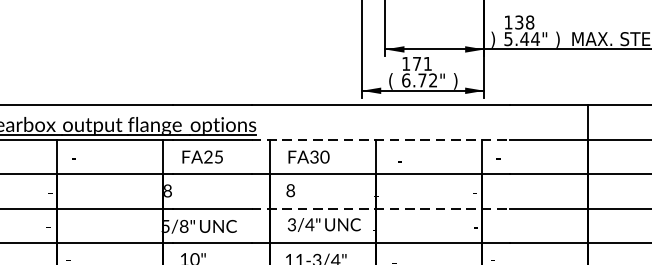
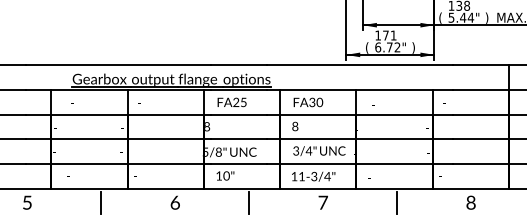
text: (493, 38) -> (440, 17), ) -> (
line: (380, 139) -> (359, 89), dashed -> solid
line: (380, 208) -> (359, 139), dashed -> solid

